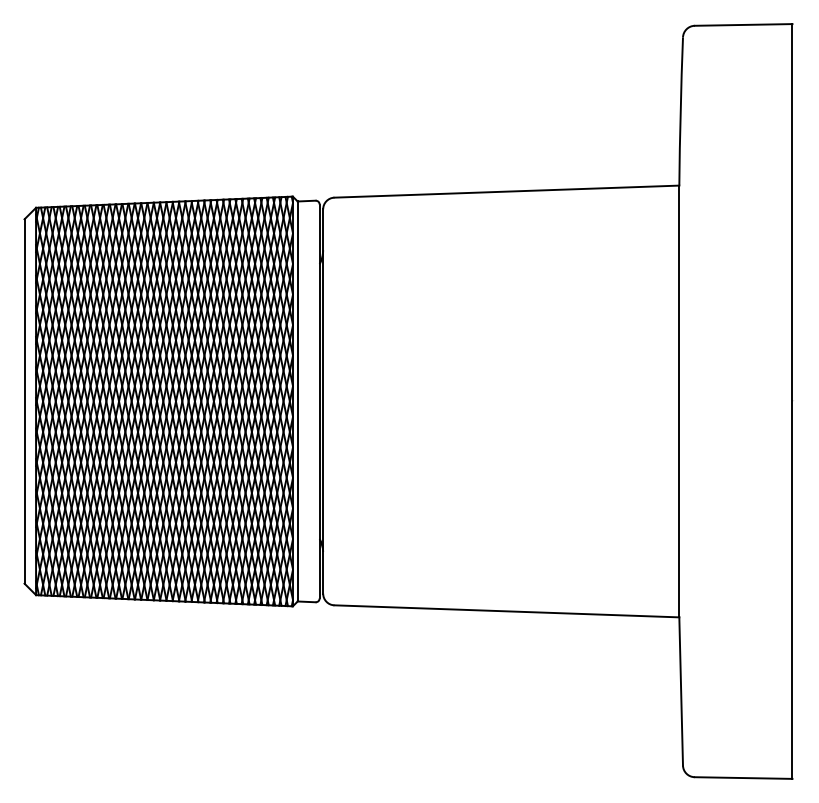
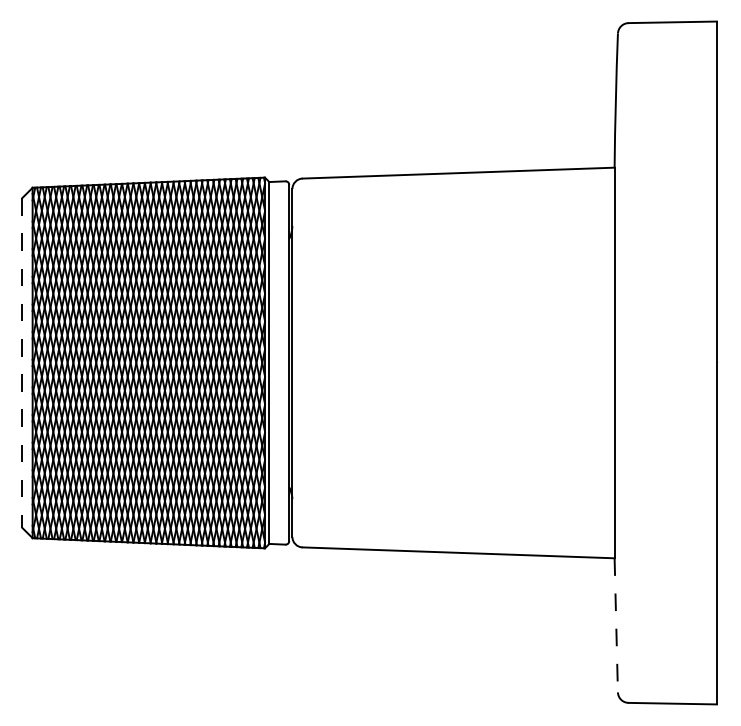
line: (24, 401) -> (22, 363), solid -> dashed
line: (681, 691) -> (616, 625), solid -> dashed

